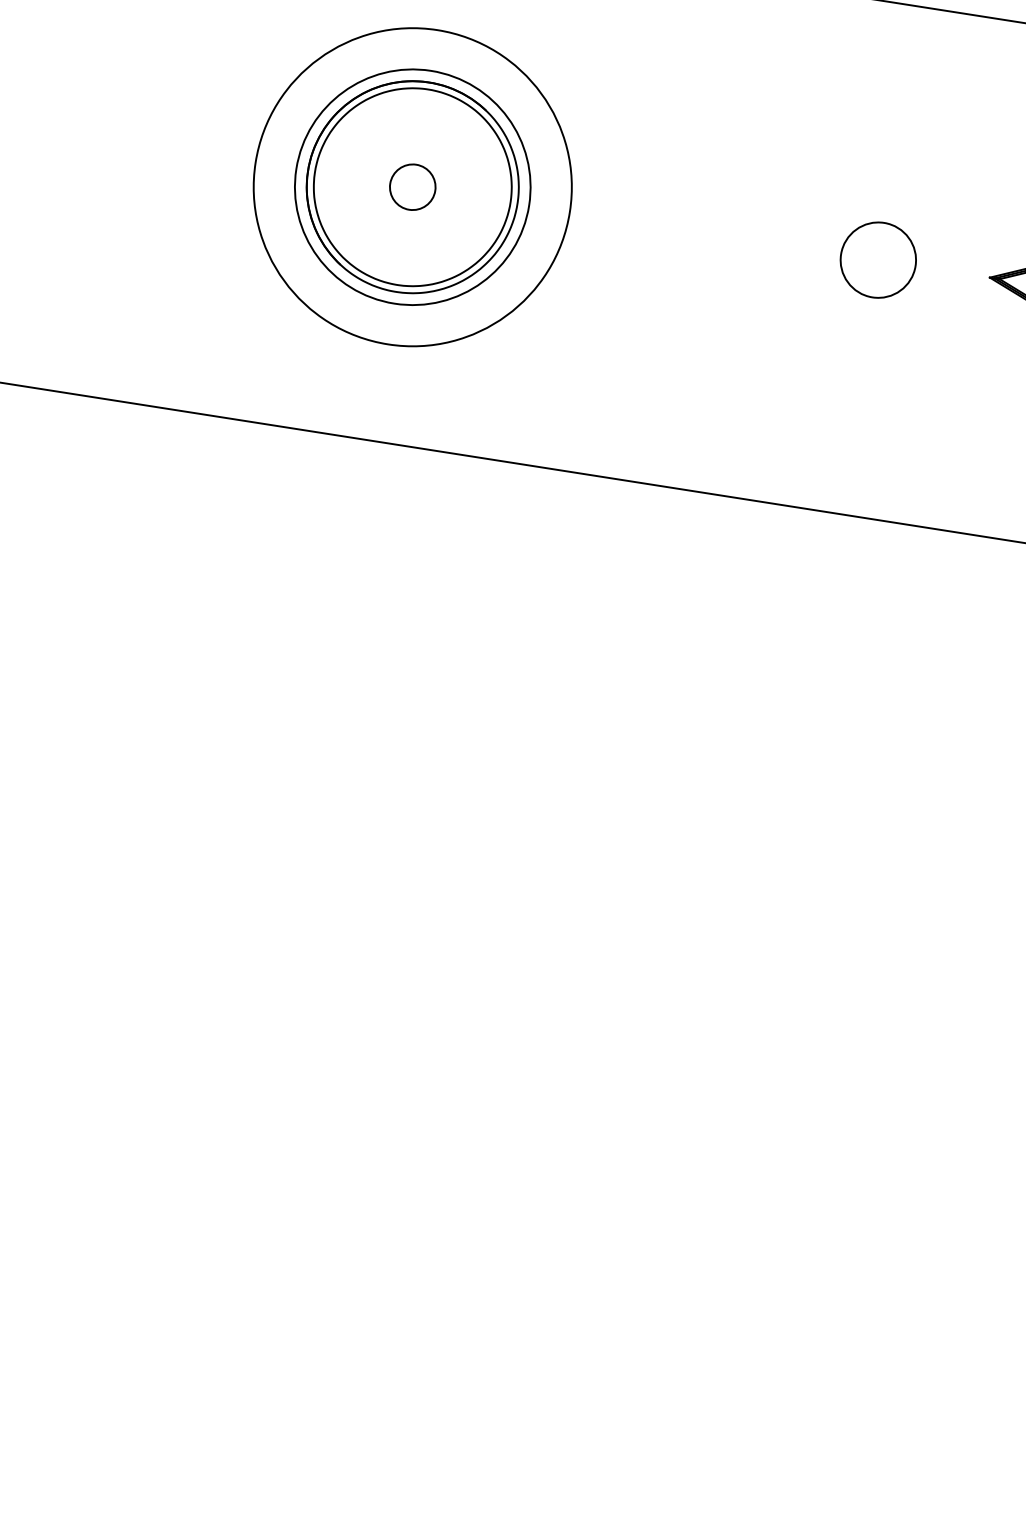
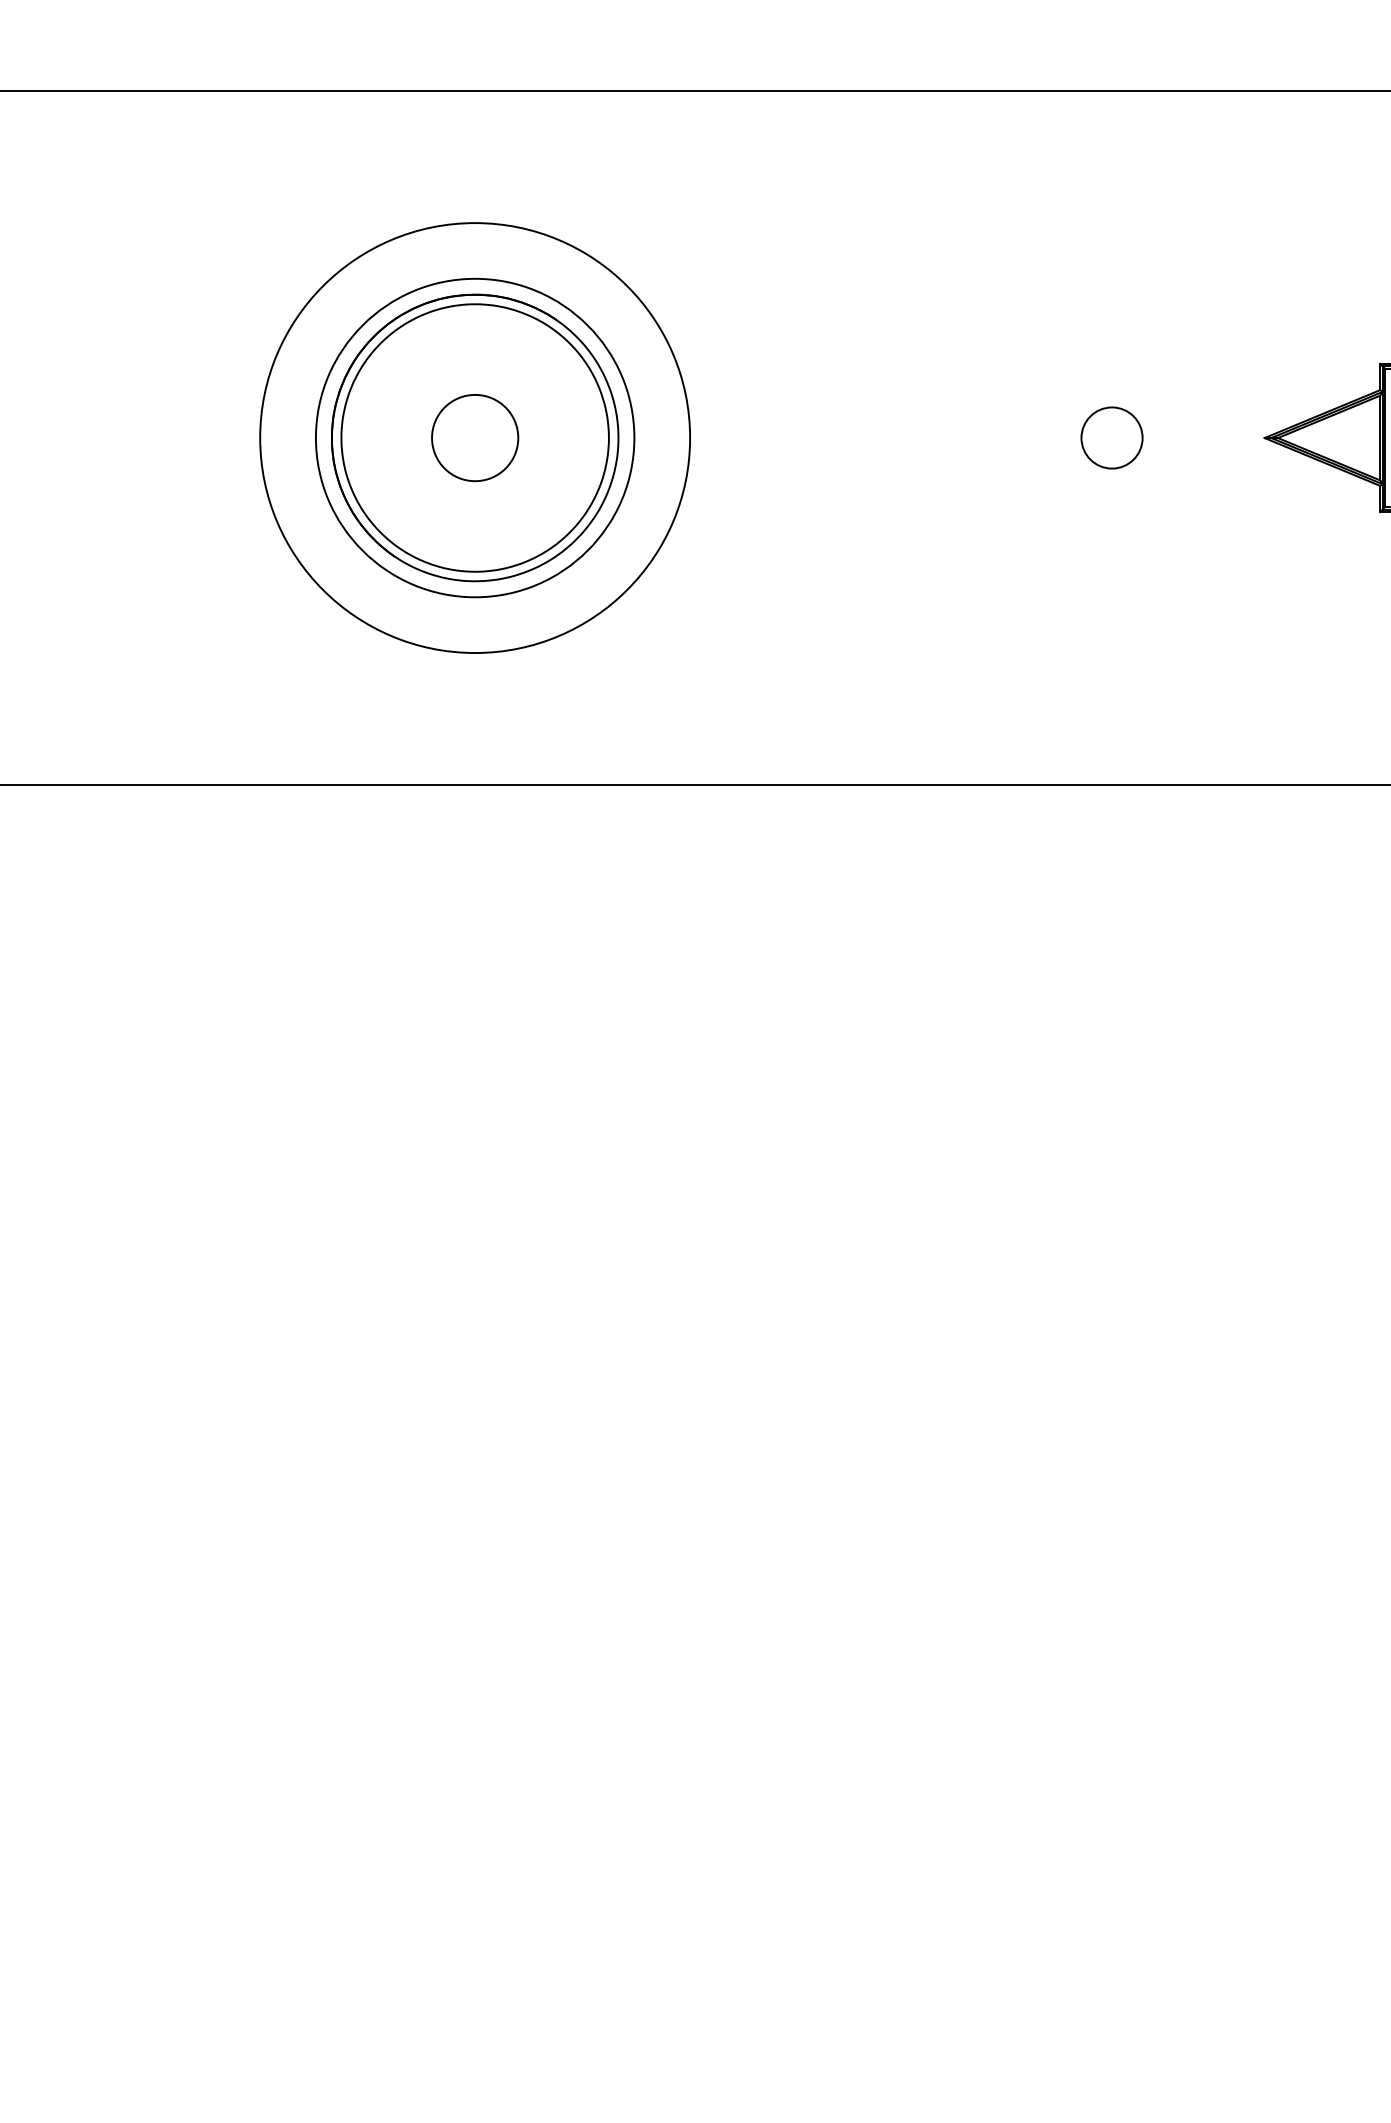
circle: (412, 186) -> (474, 437), size x1.4
circle: (877, 259) -> (1111, 437), size x0.6

